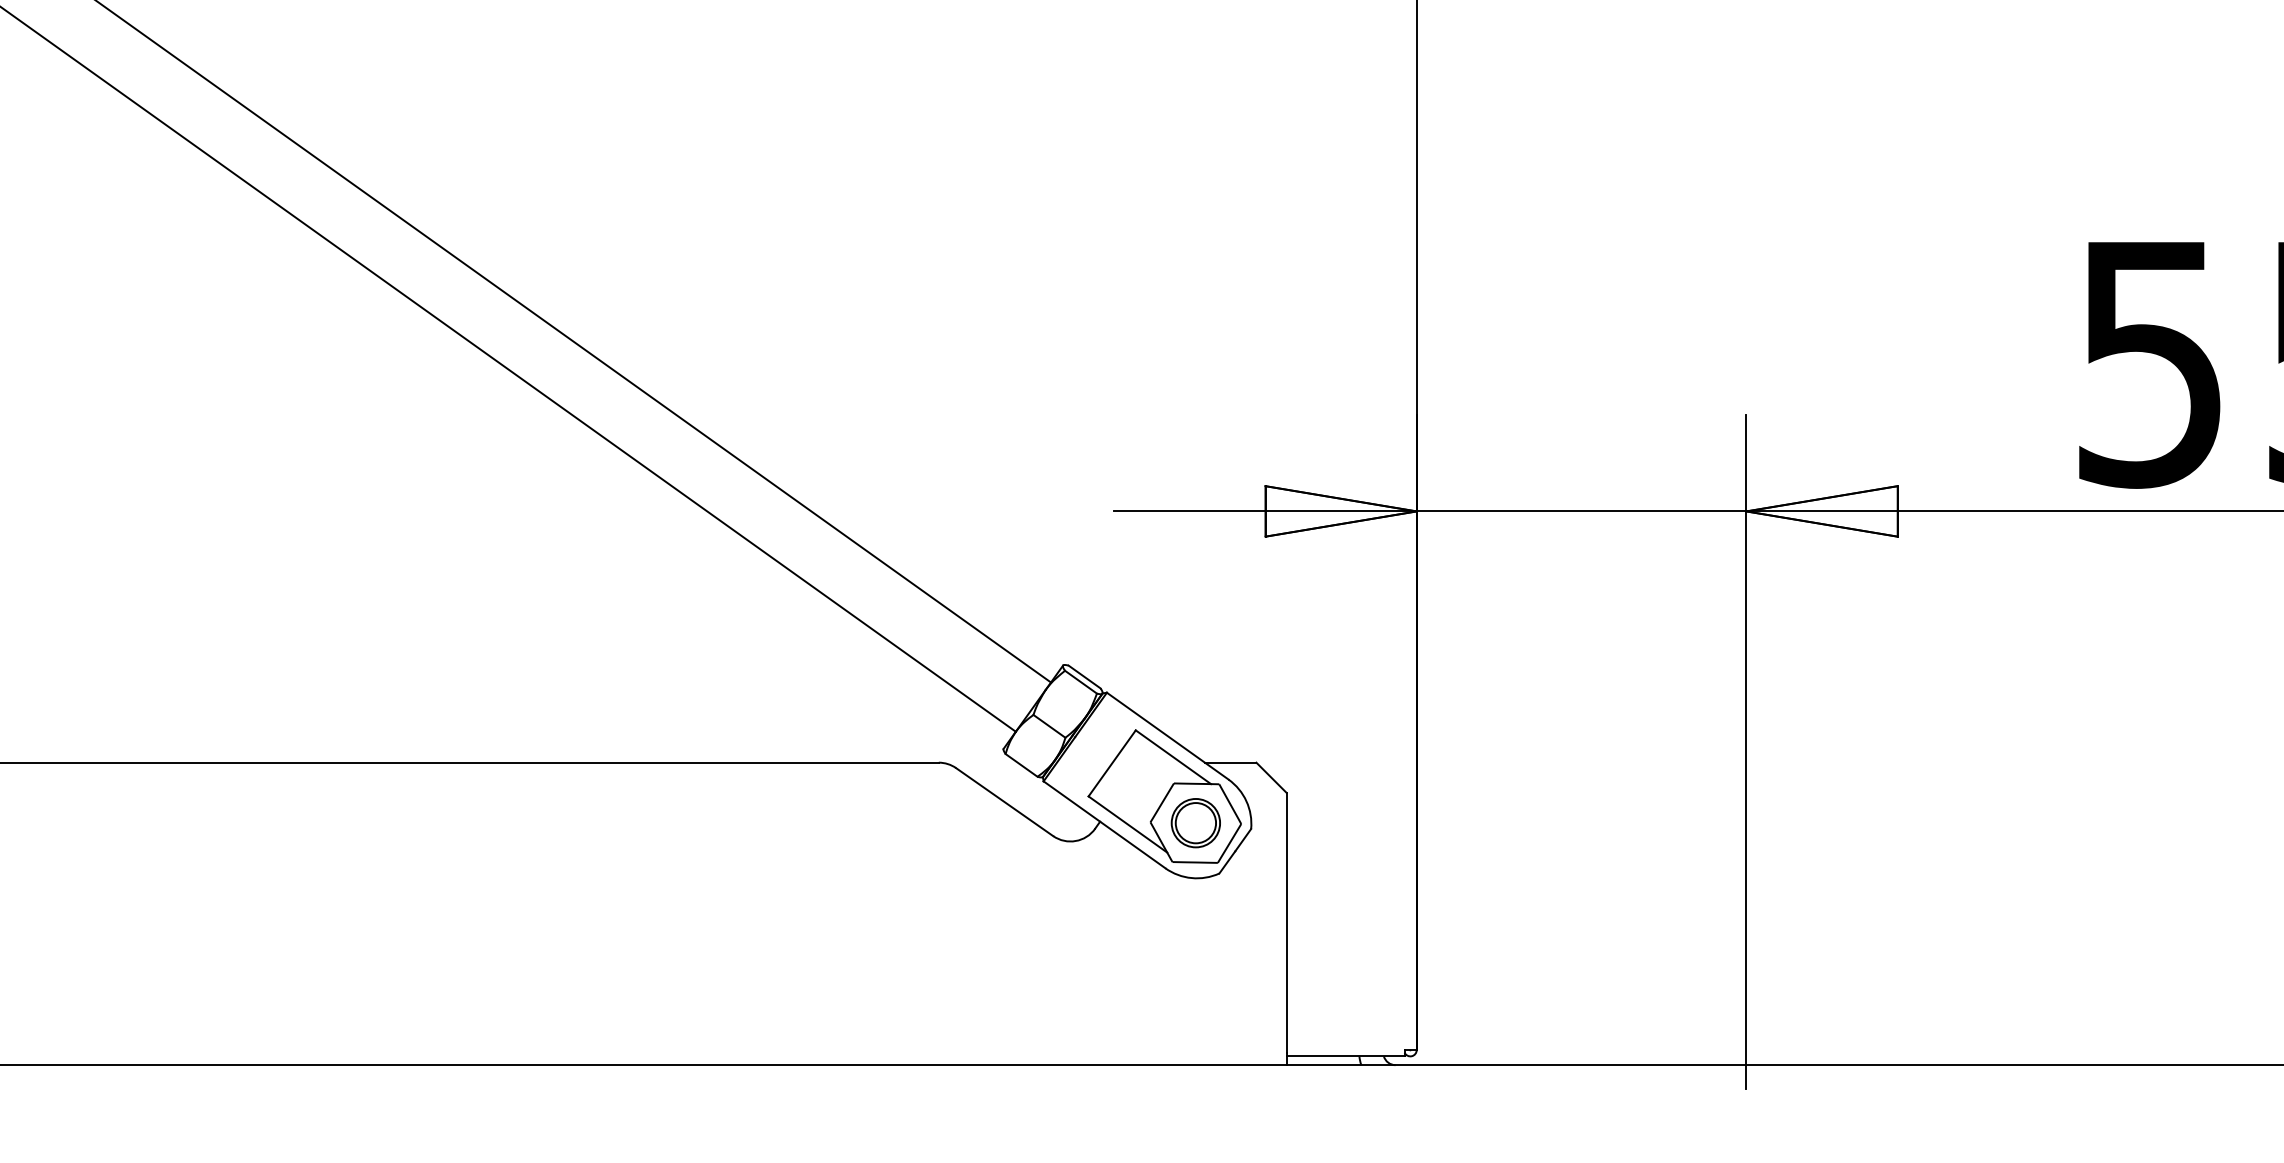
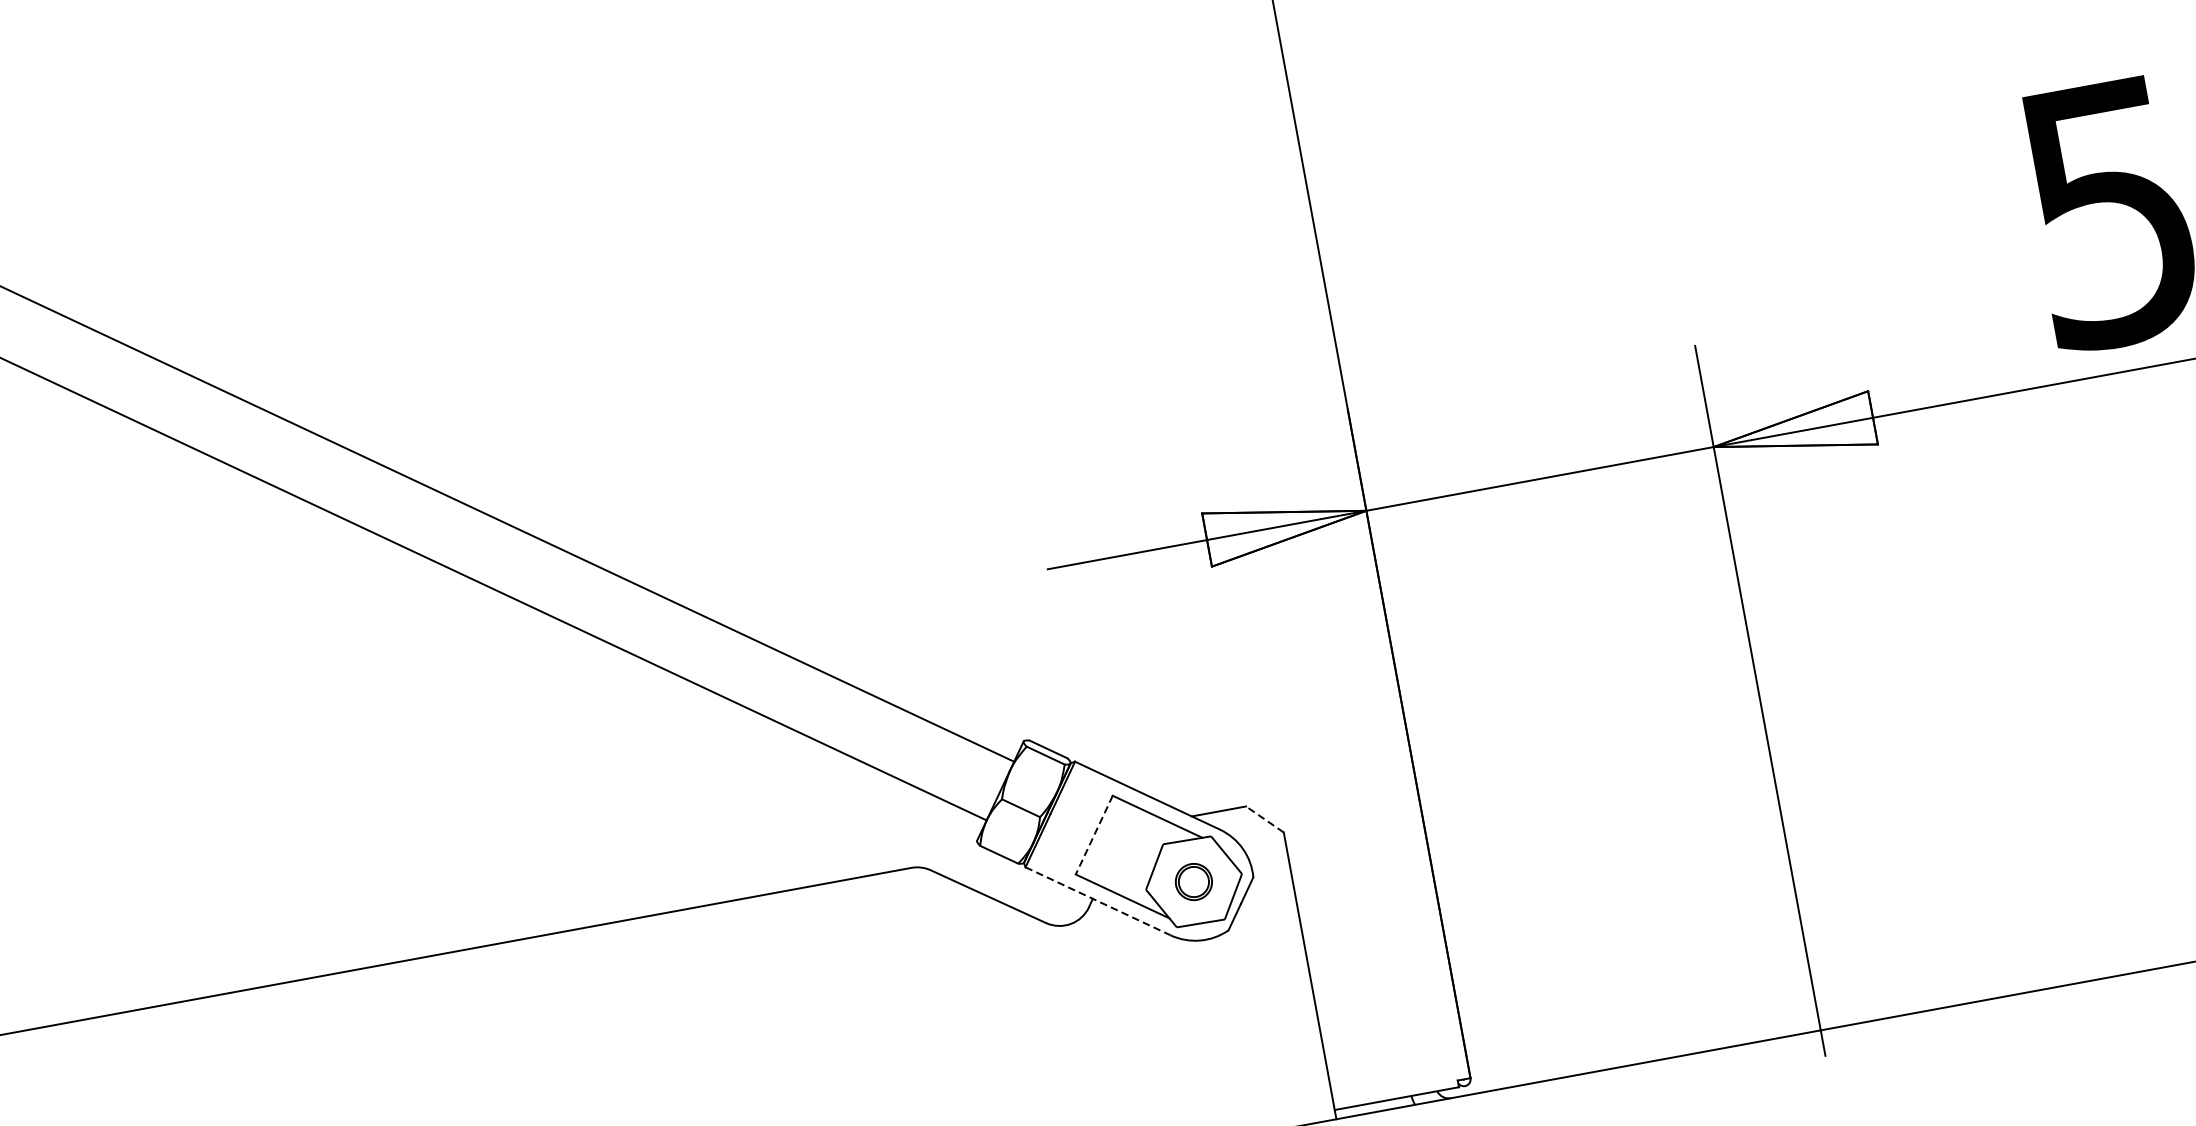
line: (1112, 763) -> (1094, 835), solid -> dashed
line: (1271, 777) -> (1264, 819), solid -> dashed
part: (1195, 823) -> (1193, 882), size x0.7
line: (1104, 824) -> (1098, 900), solid -> dashed

